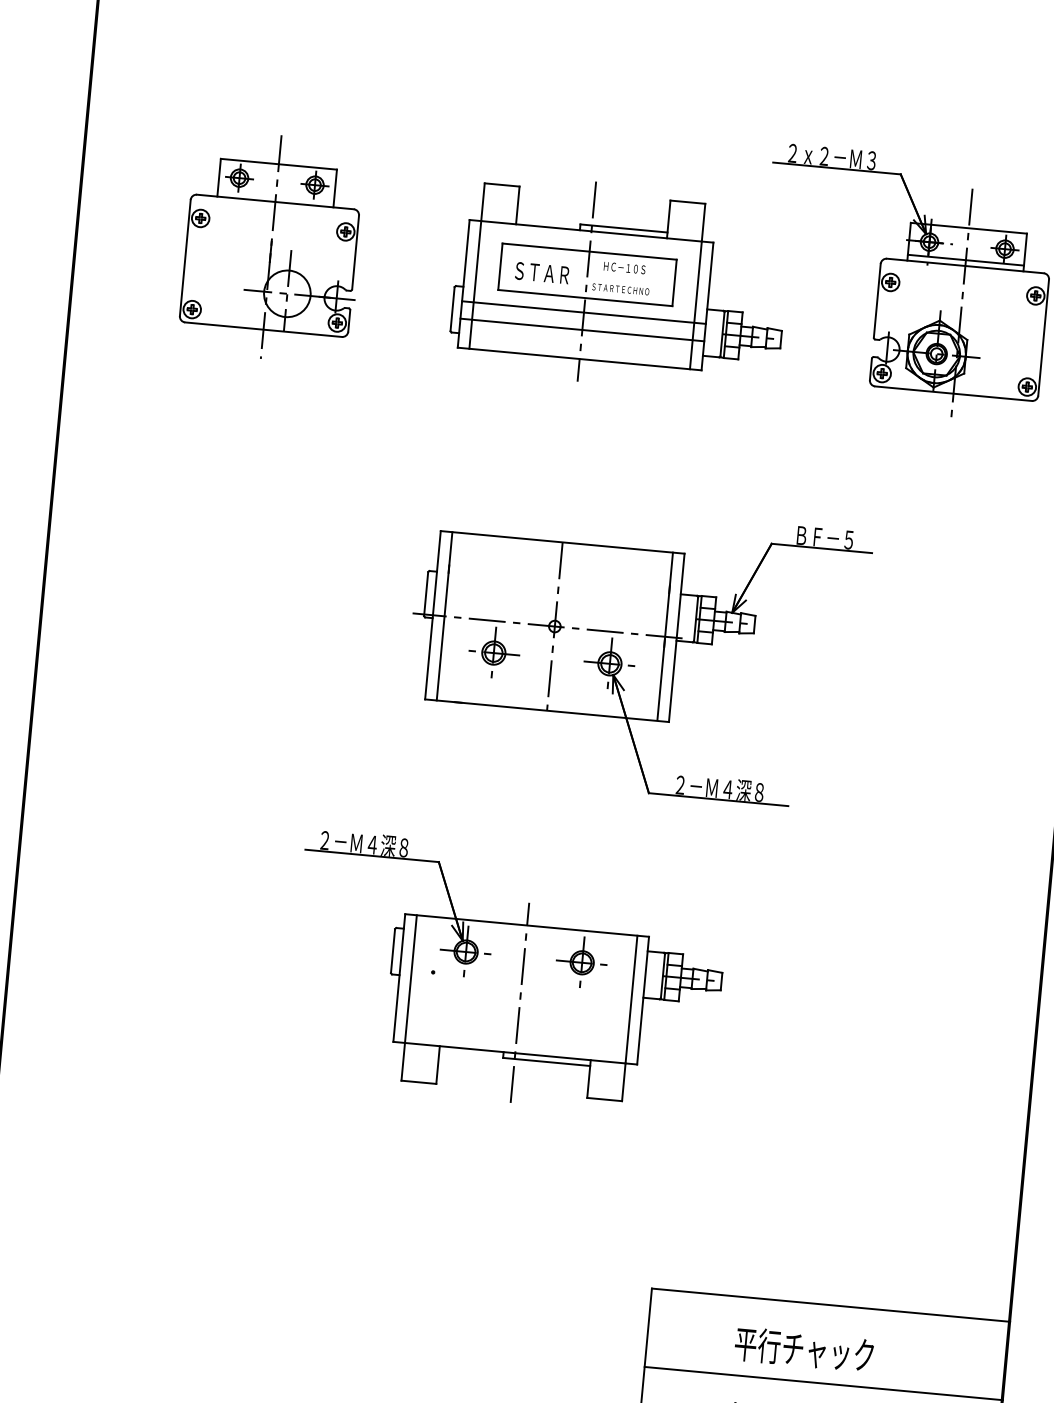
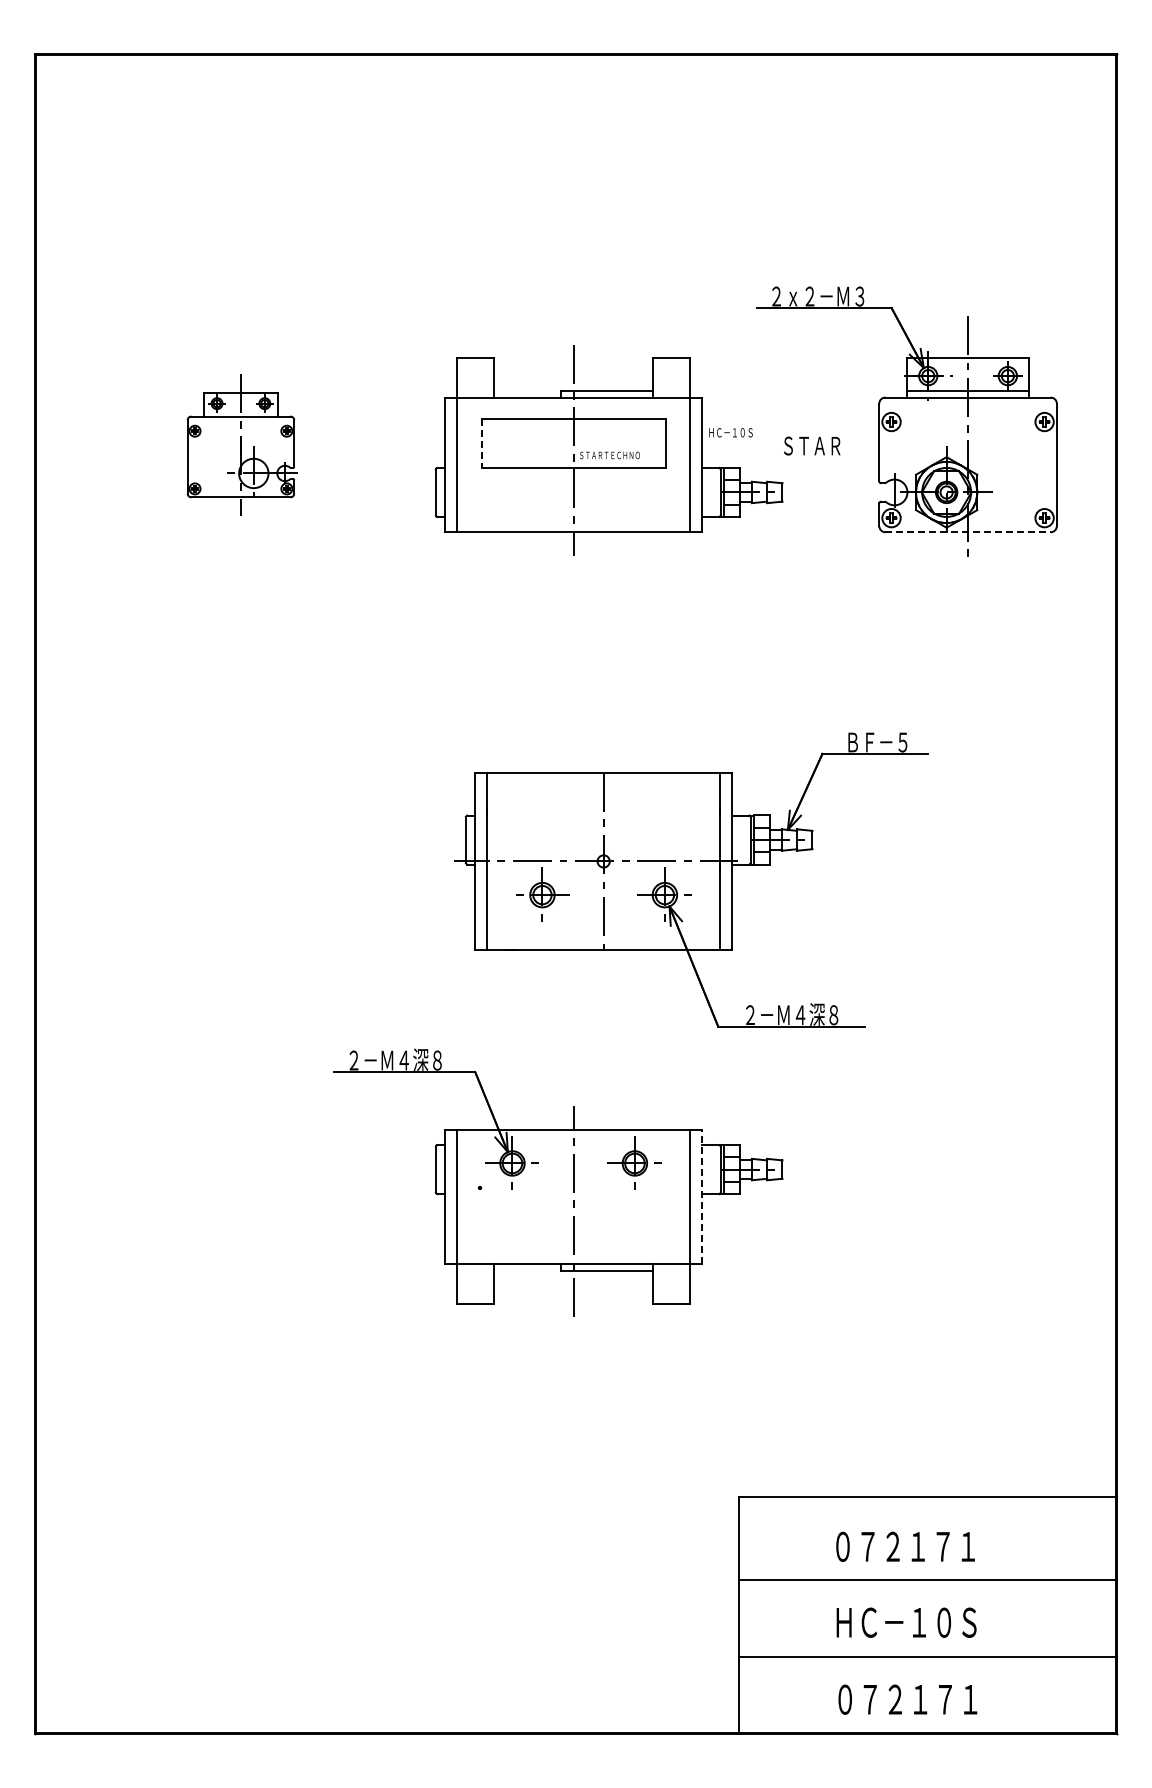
part: (272, 246) -> (241, 444), size x0.6
line: (500, 266) -> (481, 443), solid -> dashed
text: (624, 267) -> (730, 432), moved
text: (542, 272) -> (812, 445), moved
line: (583, 312) -> (573, 483), removed
line: (582, 329) -> (573, 501), removed
line: (953, 393) -> (968, 532), solid -> dashed
part: (636, 651) -> (691, 879), moved
line: (643, 1000) -> (702, 1196), solid -> dashed
text: (804, 1349) -> (904, 1546), 平行チャック -> ０７２１７１

